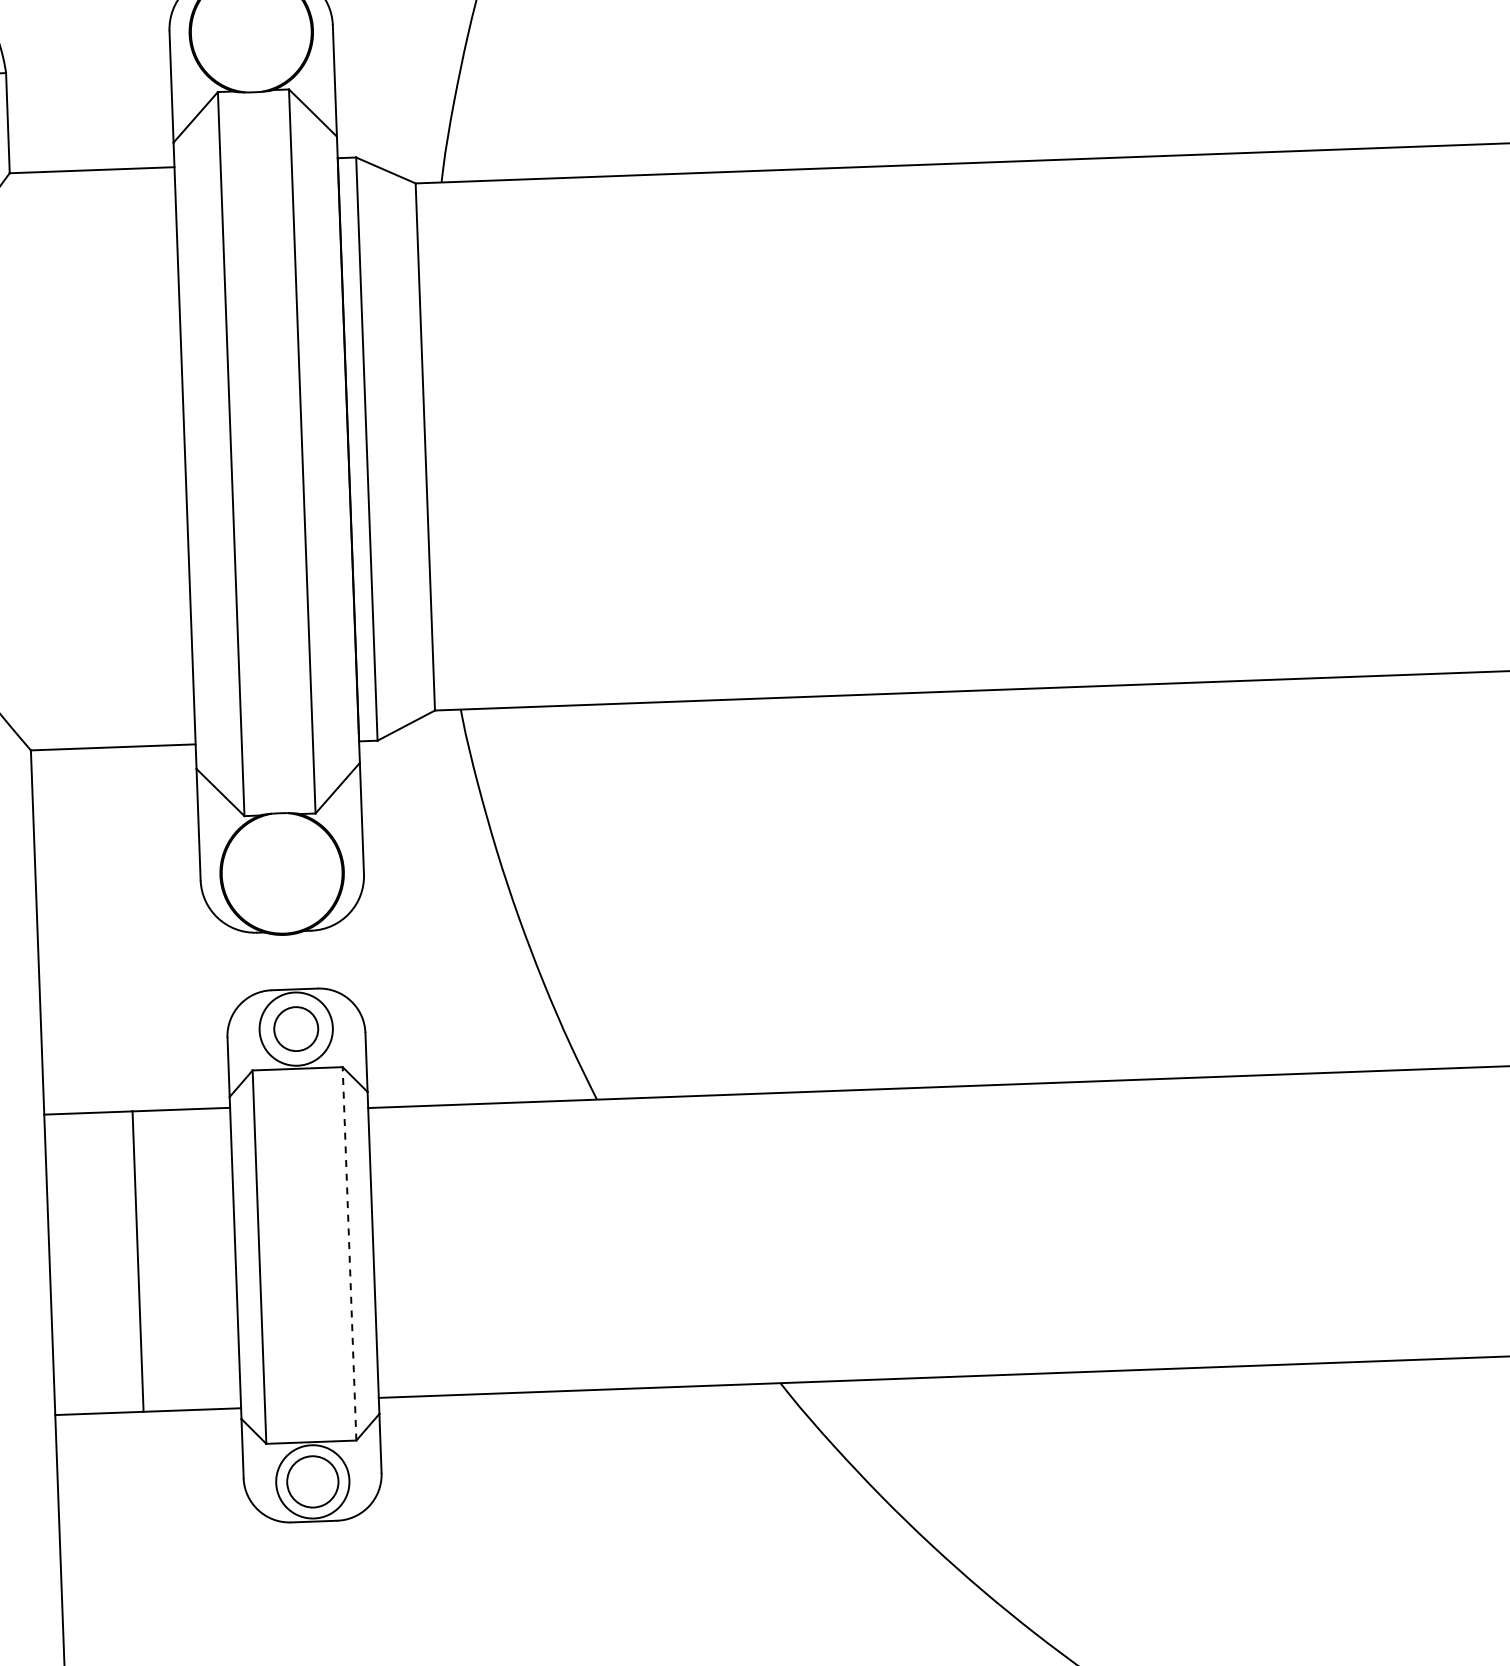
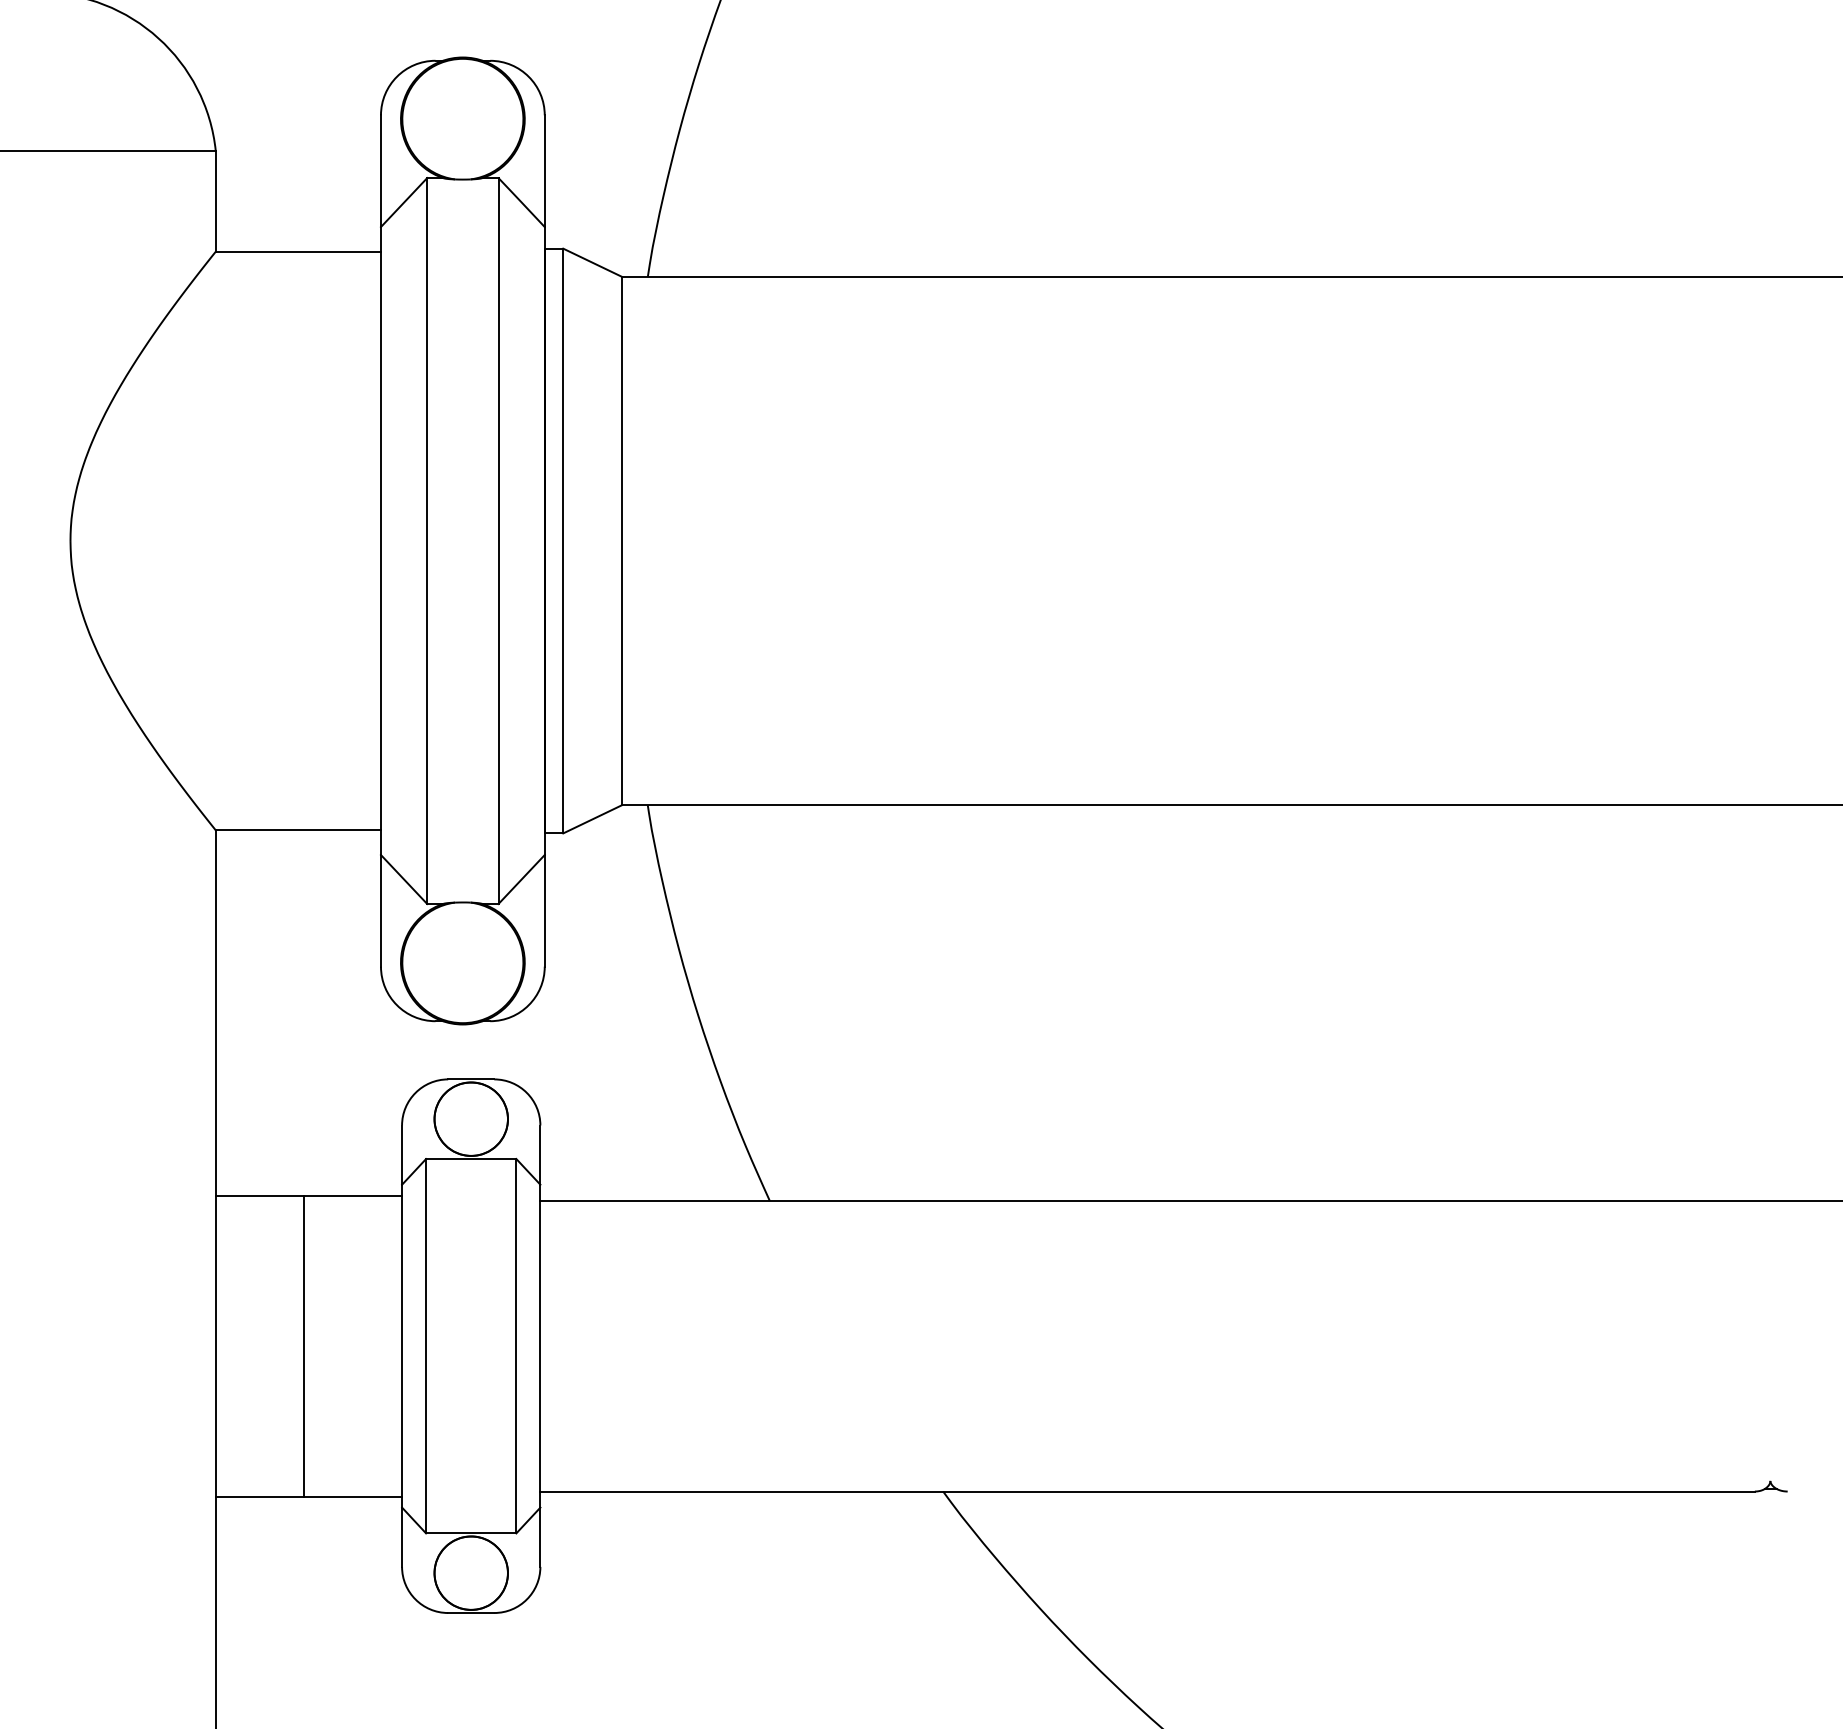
circle: (295, 1028) -> (470, 1118), size x1.67
line: (349, 1253) -> (516, 1345), dashed -> solid
circle: (312, 1481) -> (470, 1572), size x1.43

